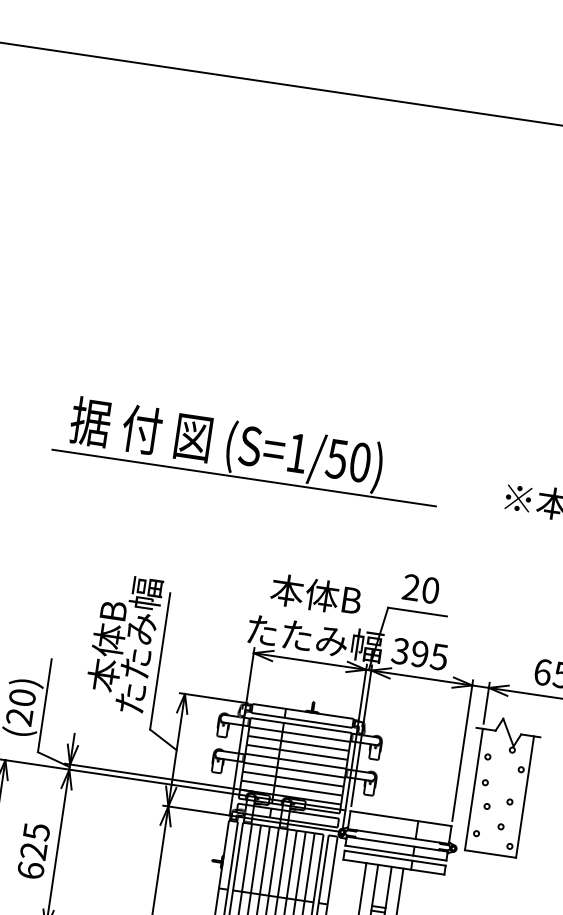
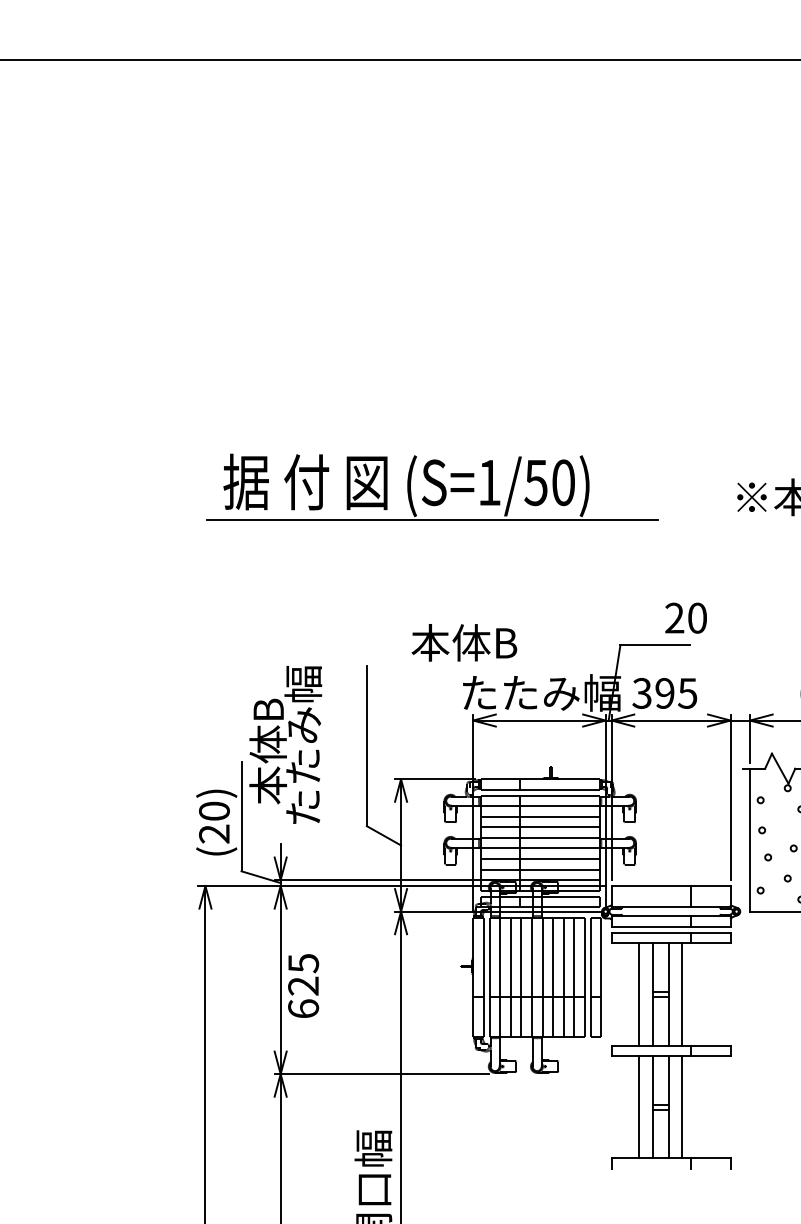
text: (420, 588) -> (685, 617), moved
text: (316, 594) -> (464, 642), moved
text: (123, 642) -> (285, 744), moved
text: (33, 850) -> (303, 985), moved

